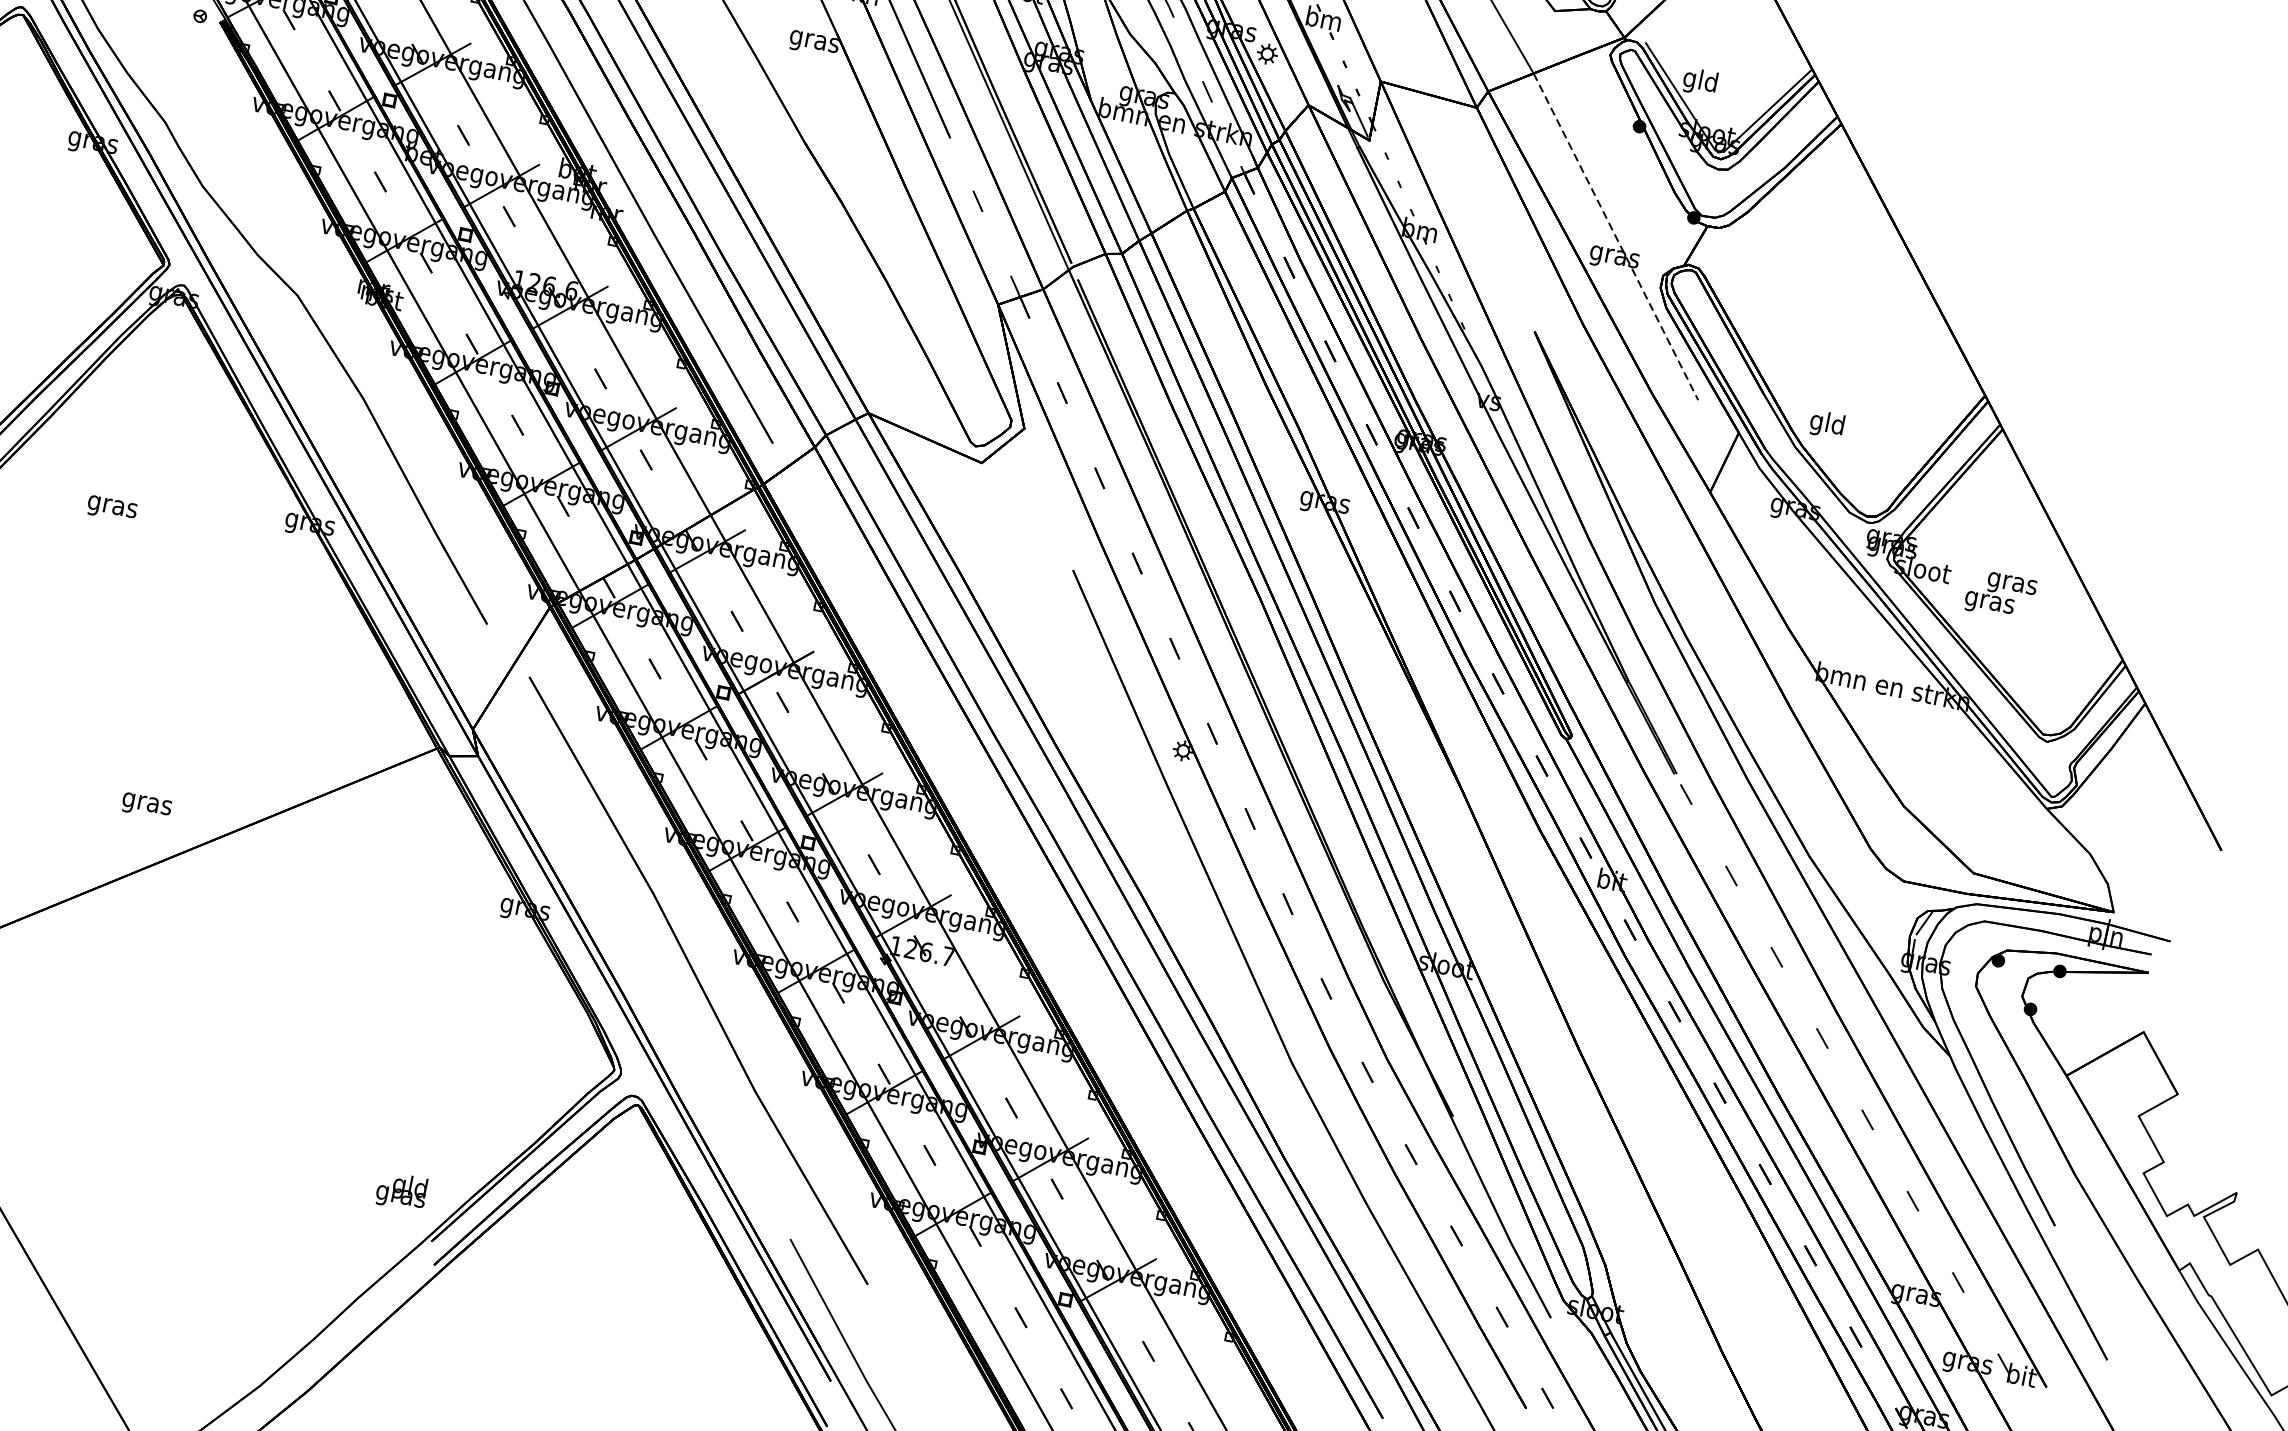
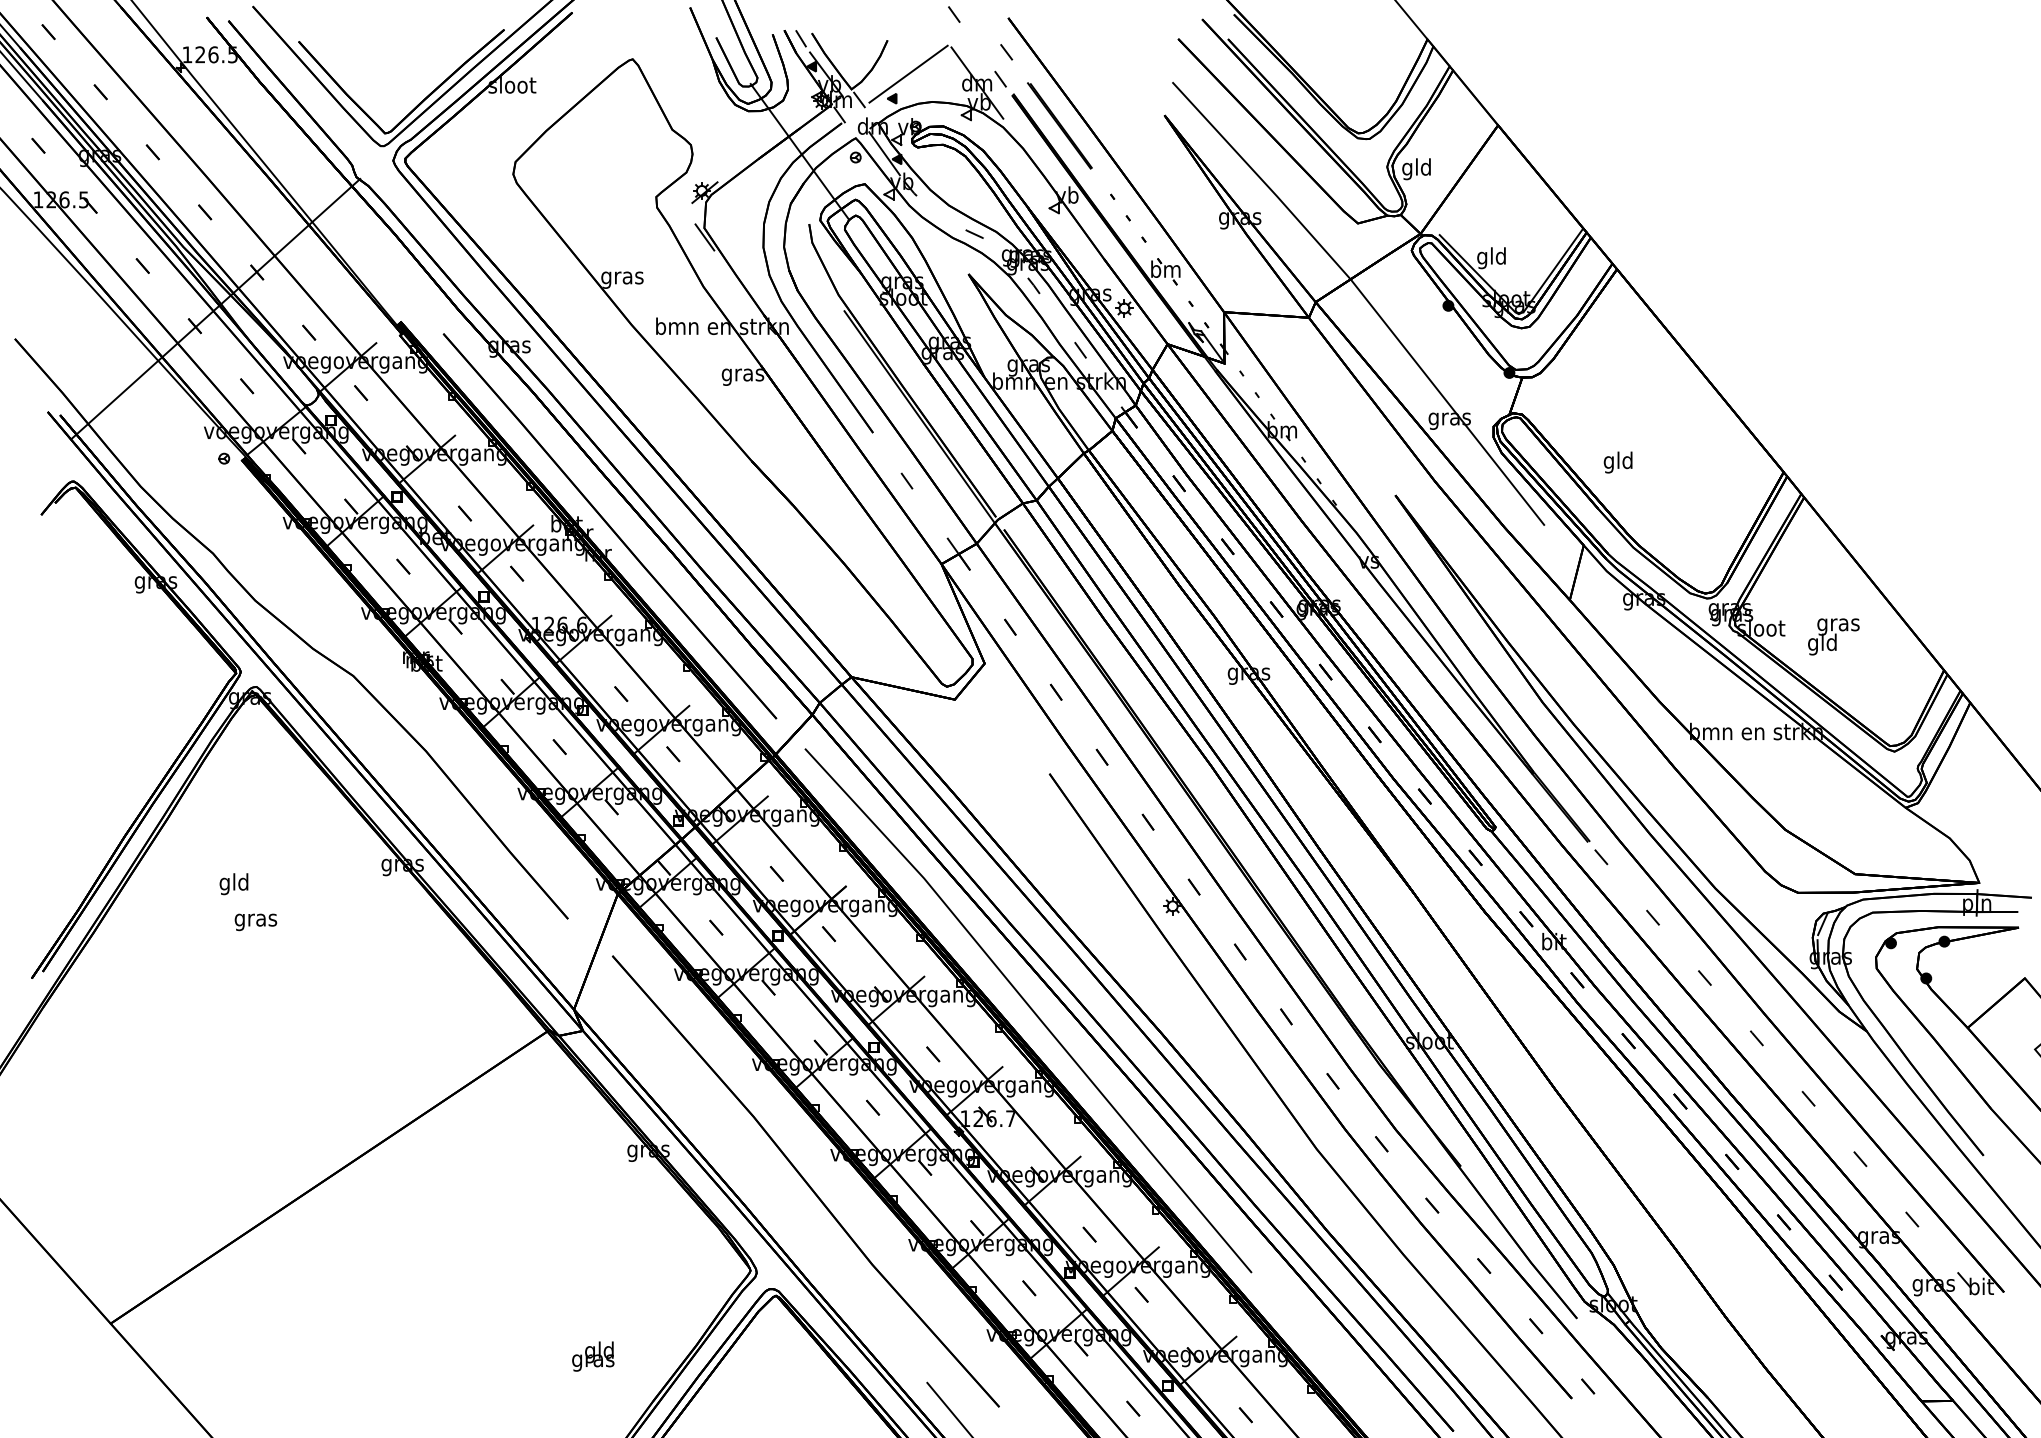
line: (1615, 237) -> (1447, 402), dashed -> solid
text: (1826, 424) -> (1617, 462), moved
text: (112, 506) -> (234, 884), gras -> gld
text: (1989, 602) -> (1822, 644), gras -> gld
text: (146, 806) -> (255, 922), moved
line: (995, 834) -> (1029, 1008), added
text: (402, 1191) -> (593, 1356), moved

